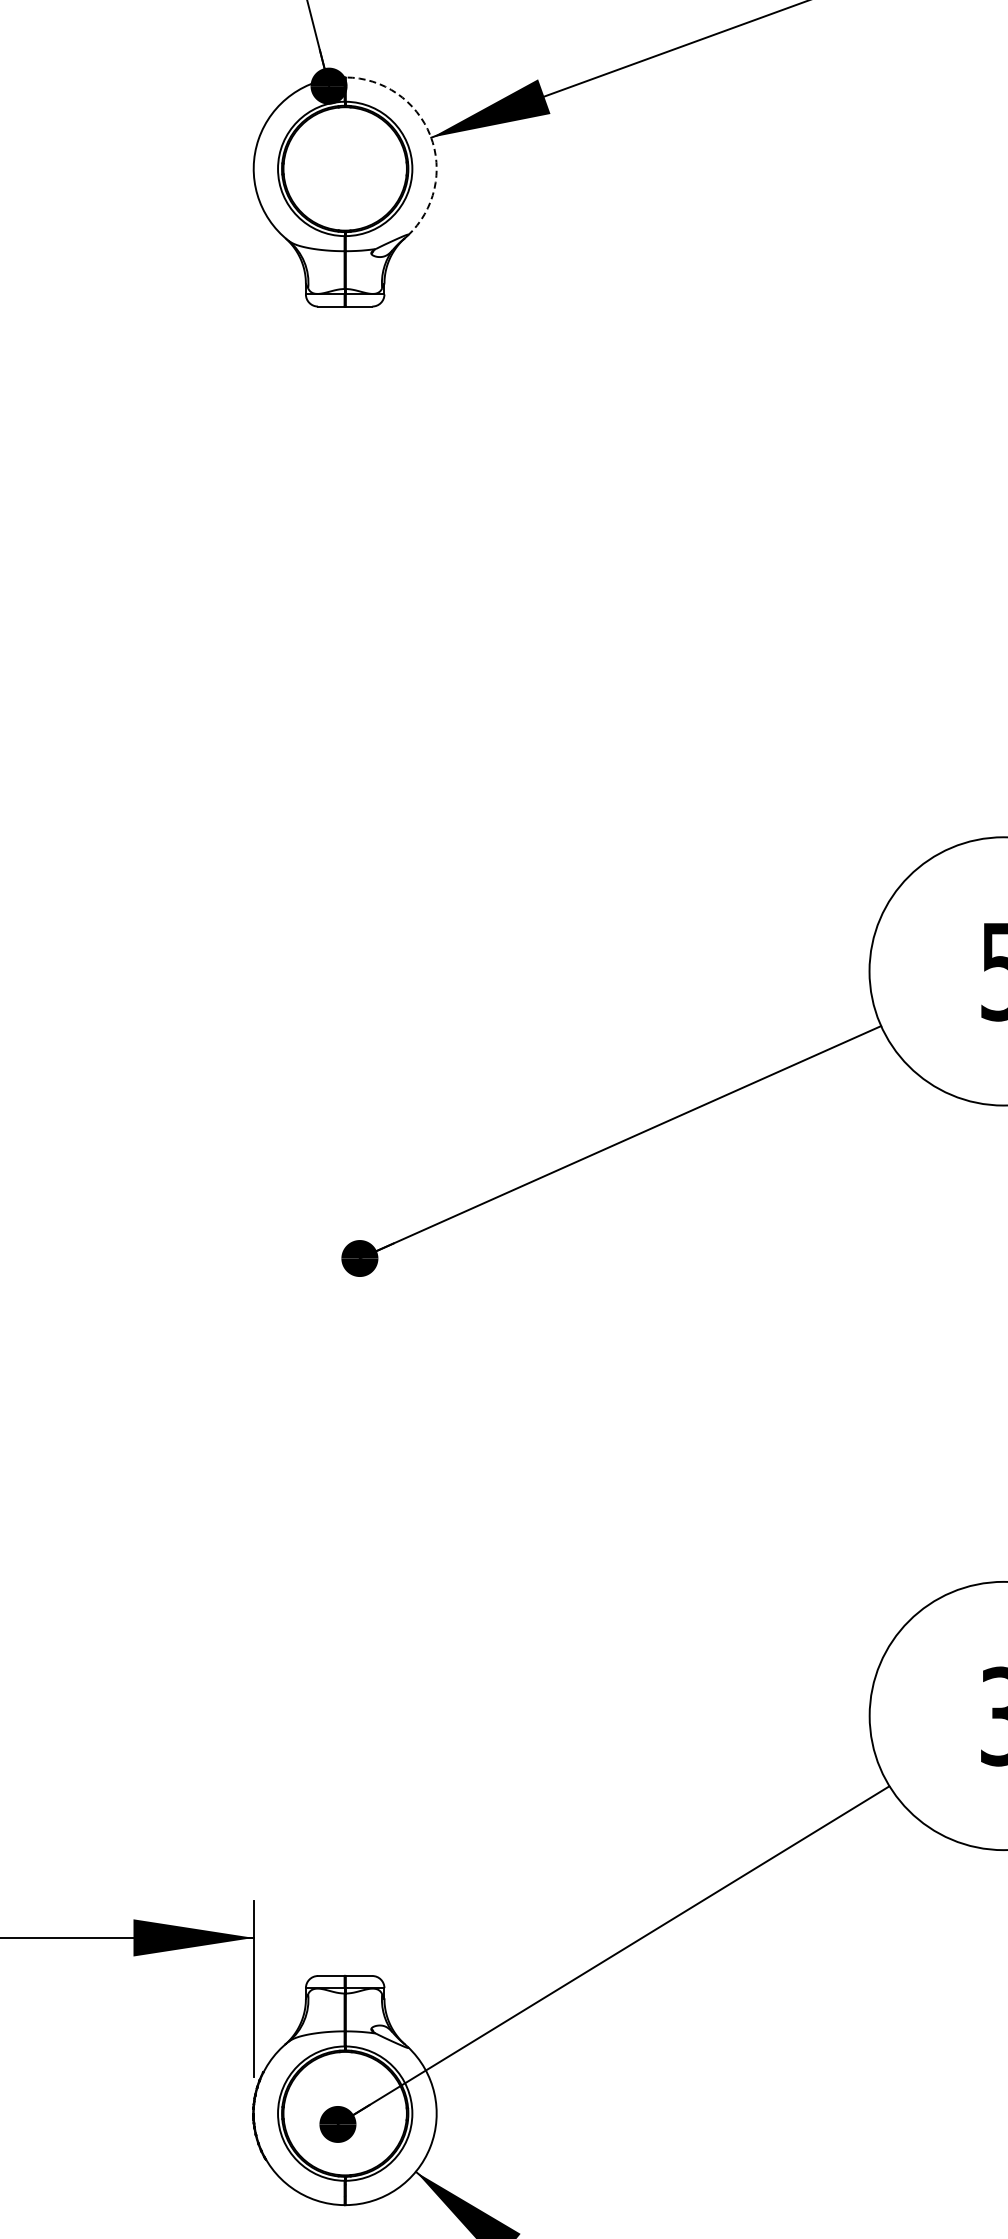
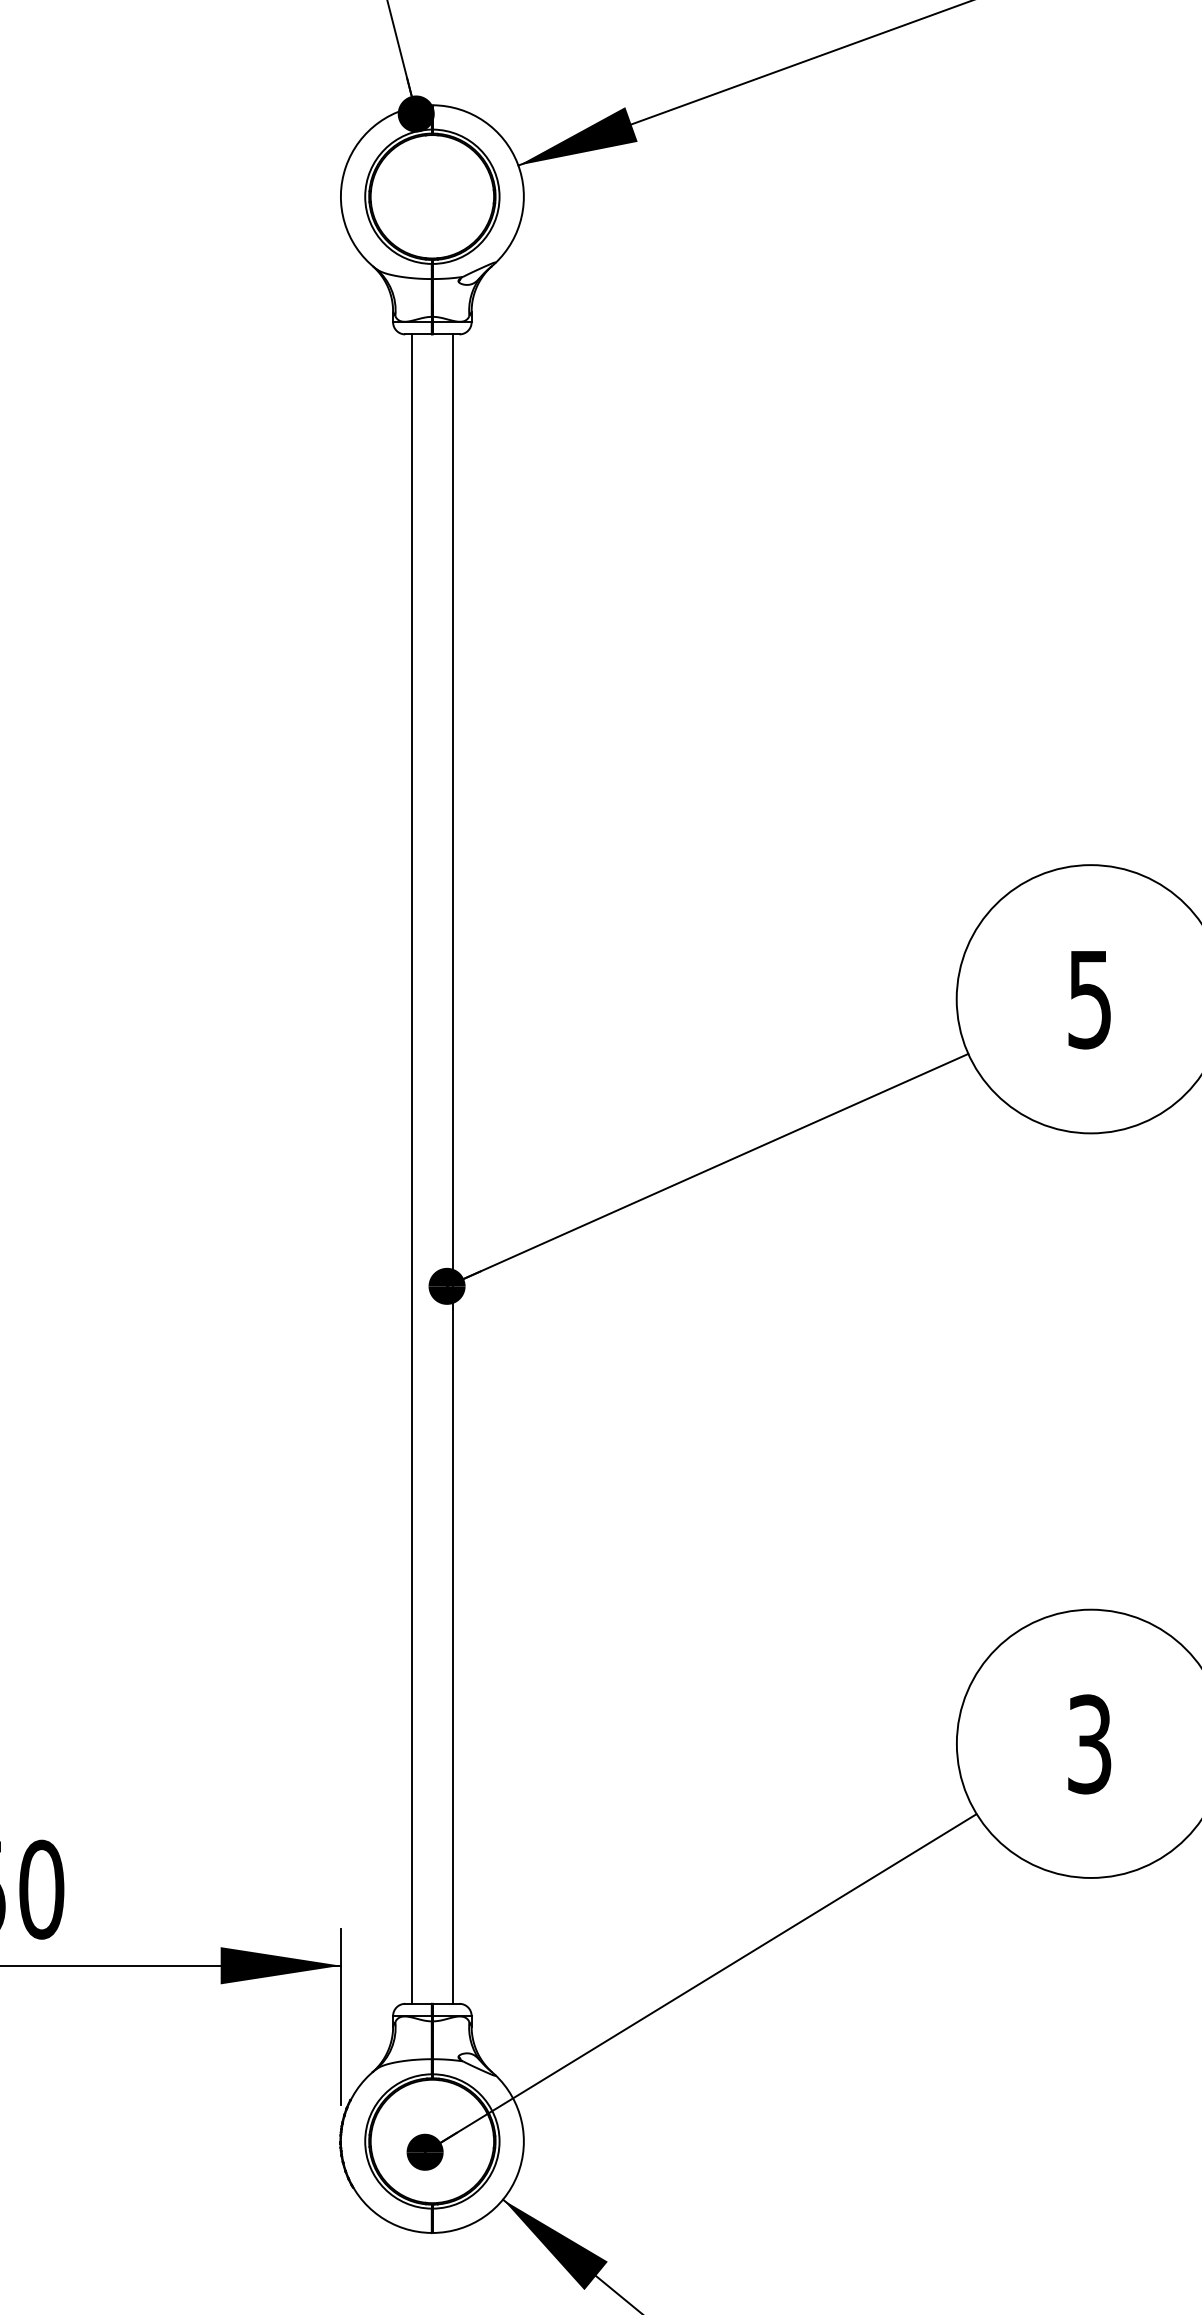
arc: (430, 135) -> (517, 163), dashed -> solid
line: (324, 1140) -> (411, 1168), added
line: (365, 1140) -> (452, 1168), added

